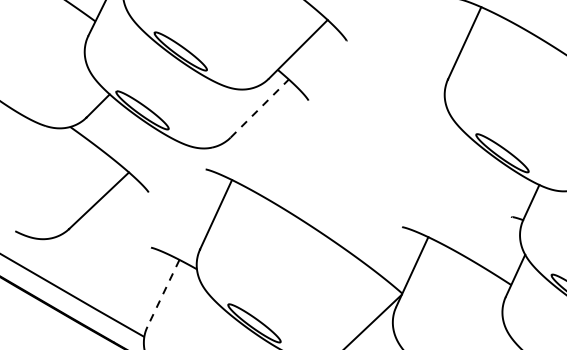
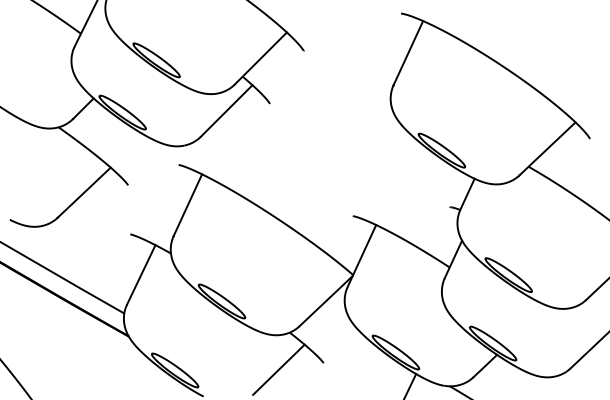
line: (260, 108) -> (227, 110), dashed -> solid
line: (163, 292) -> (141, 274), dashed -> solid

